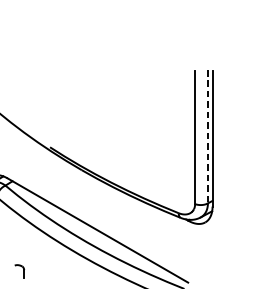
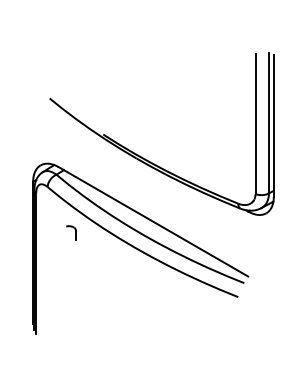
line: (207, 136) -> (268, 123), dashed -> solid
part: (19, 271) -> (71, 232), moved

